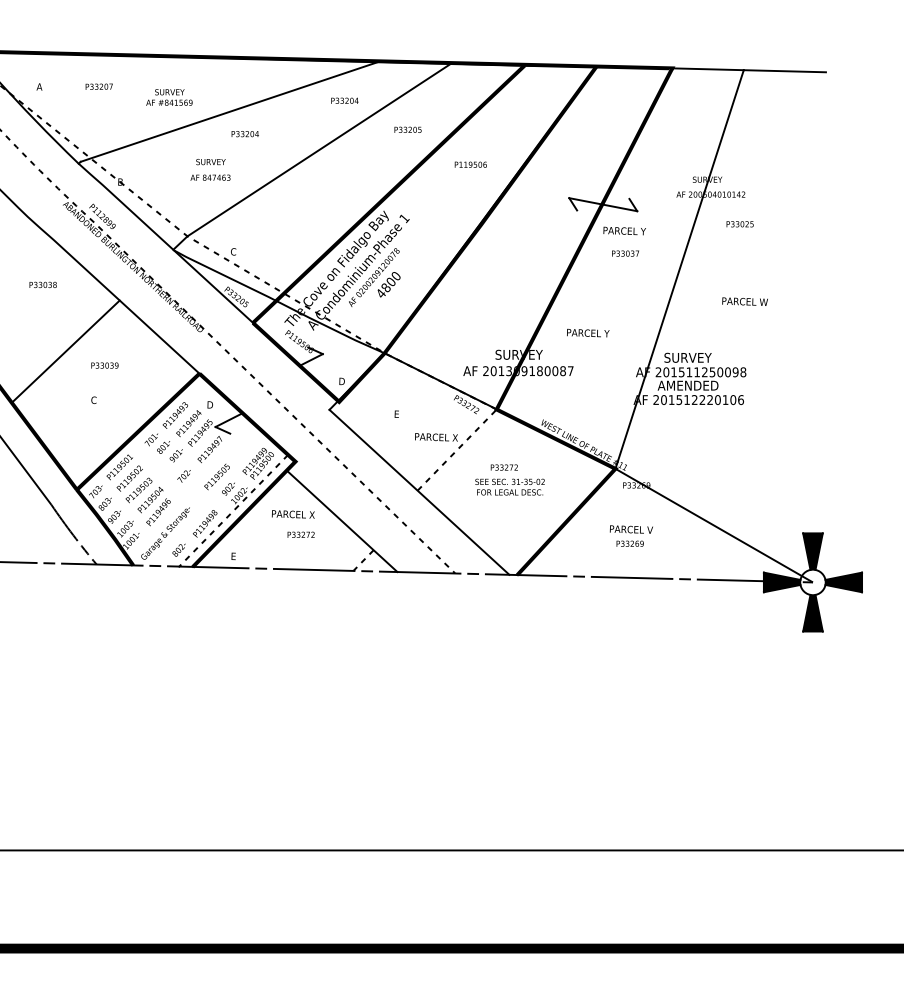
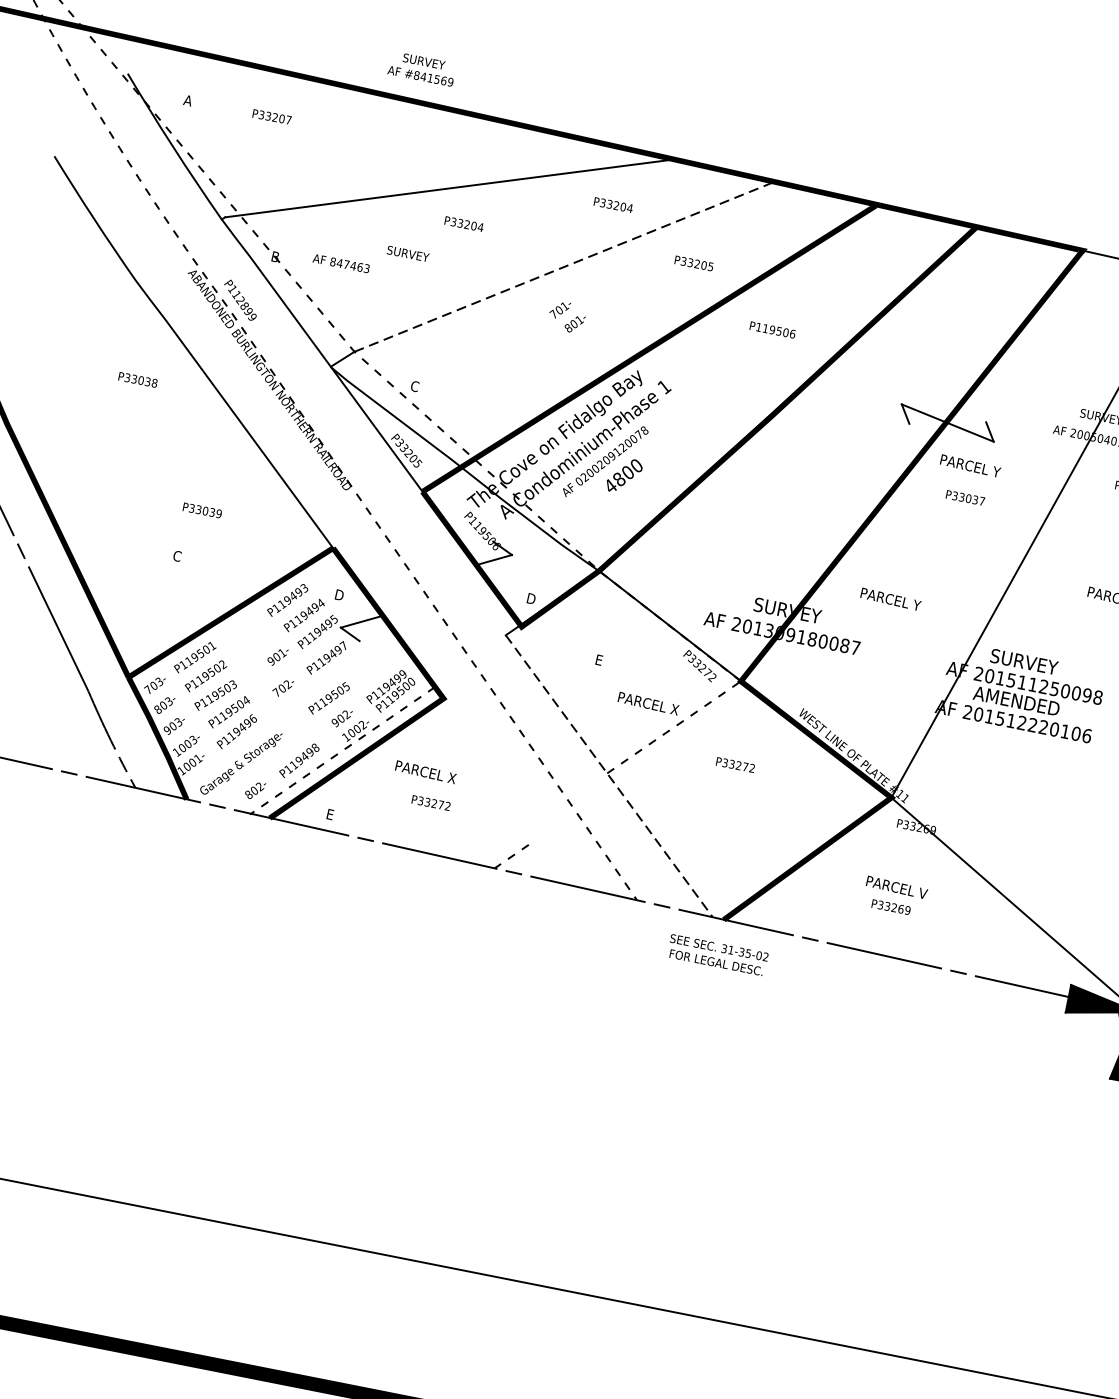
text: (169, 97) -> (422, 68), moved
line: (319, 149) -> (564, 266), solid -> dashed
text: (210, 177) -> (341, 263), moved
line: (65, 351) -> (150, 479), removed
text: (156, 443) -> (566, 316), moved
text: (509, 486) -> (717, 954), moved
line: (419, 492) -> (609, 776), solid -> dashed
line: (341, 521) -> (491, 795), removed

